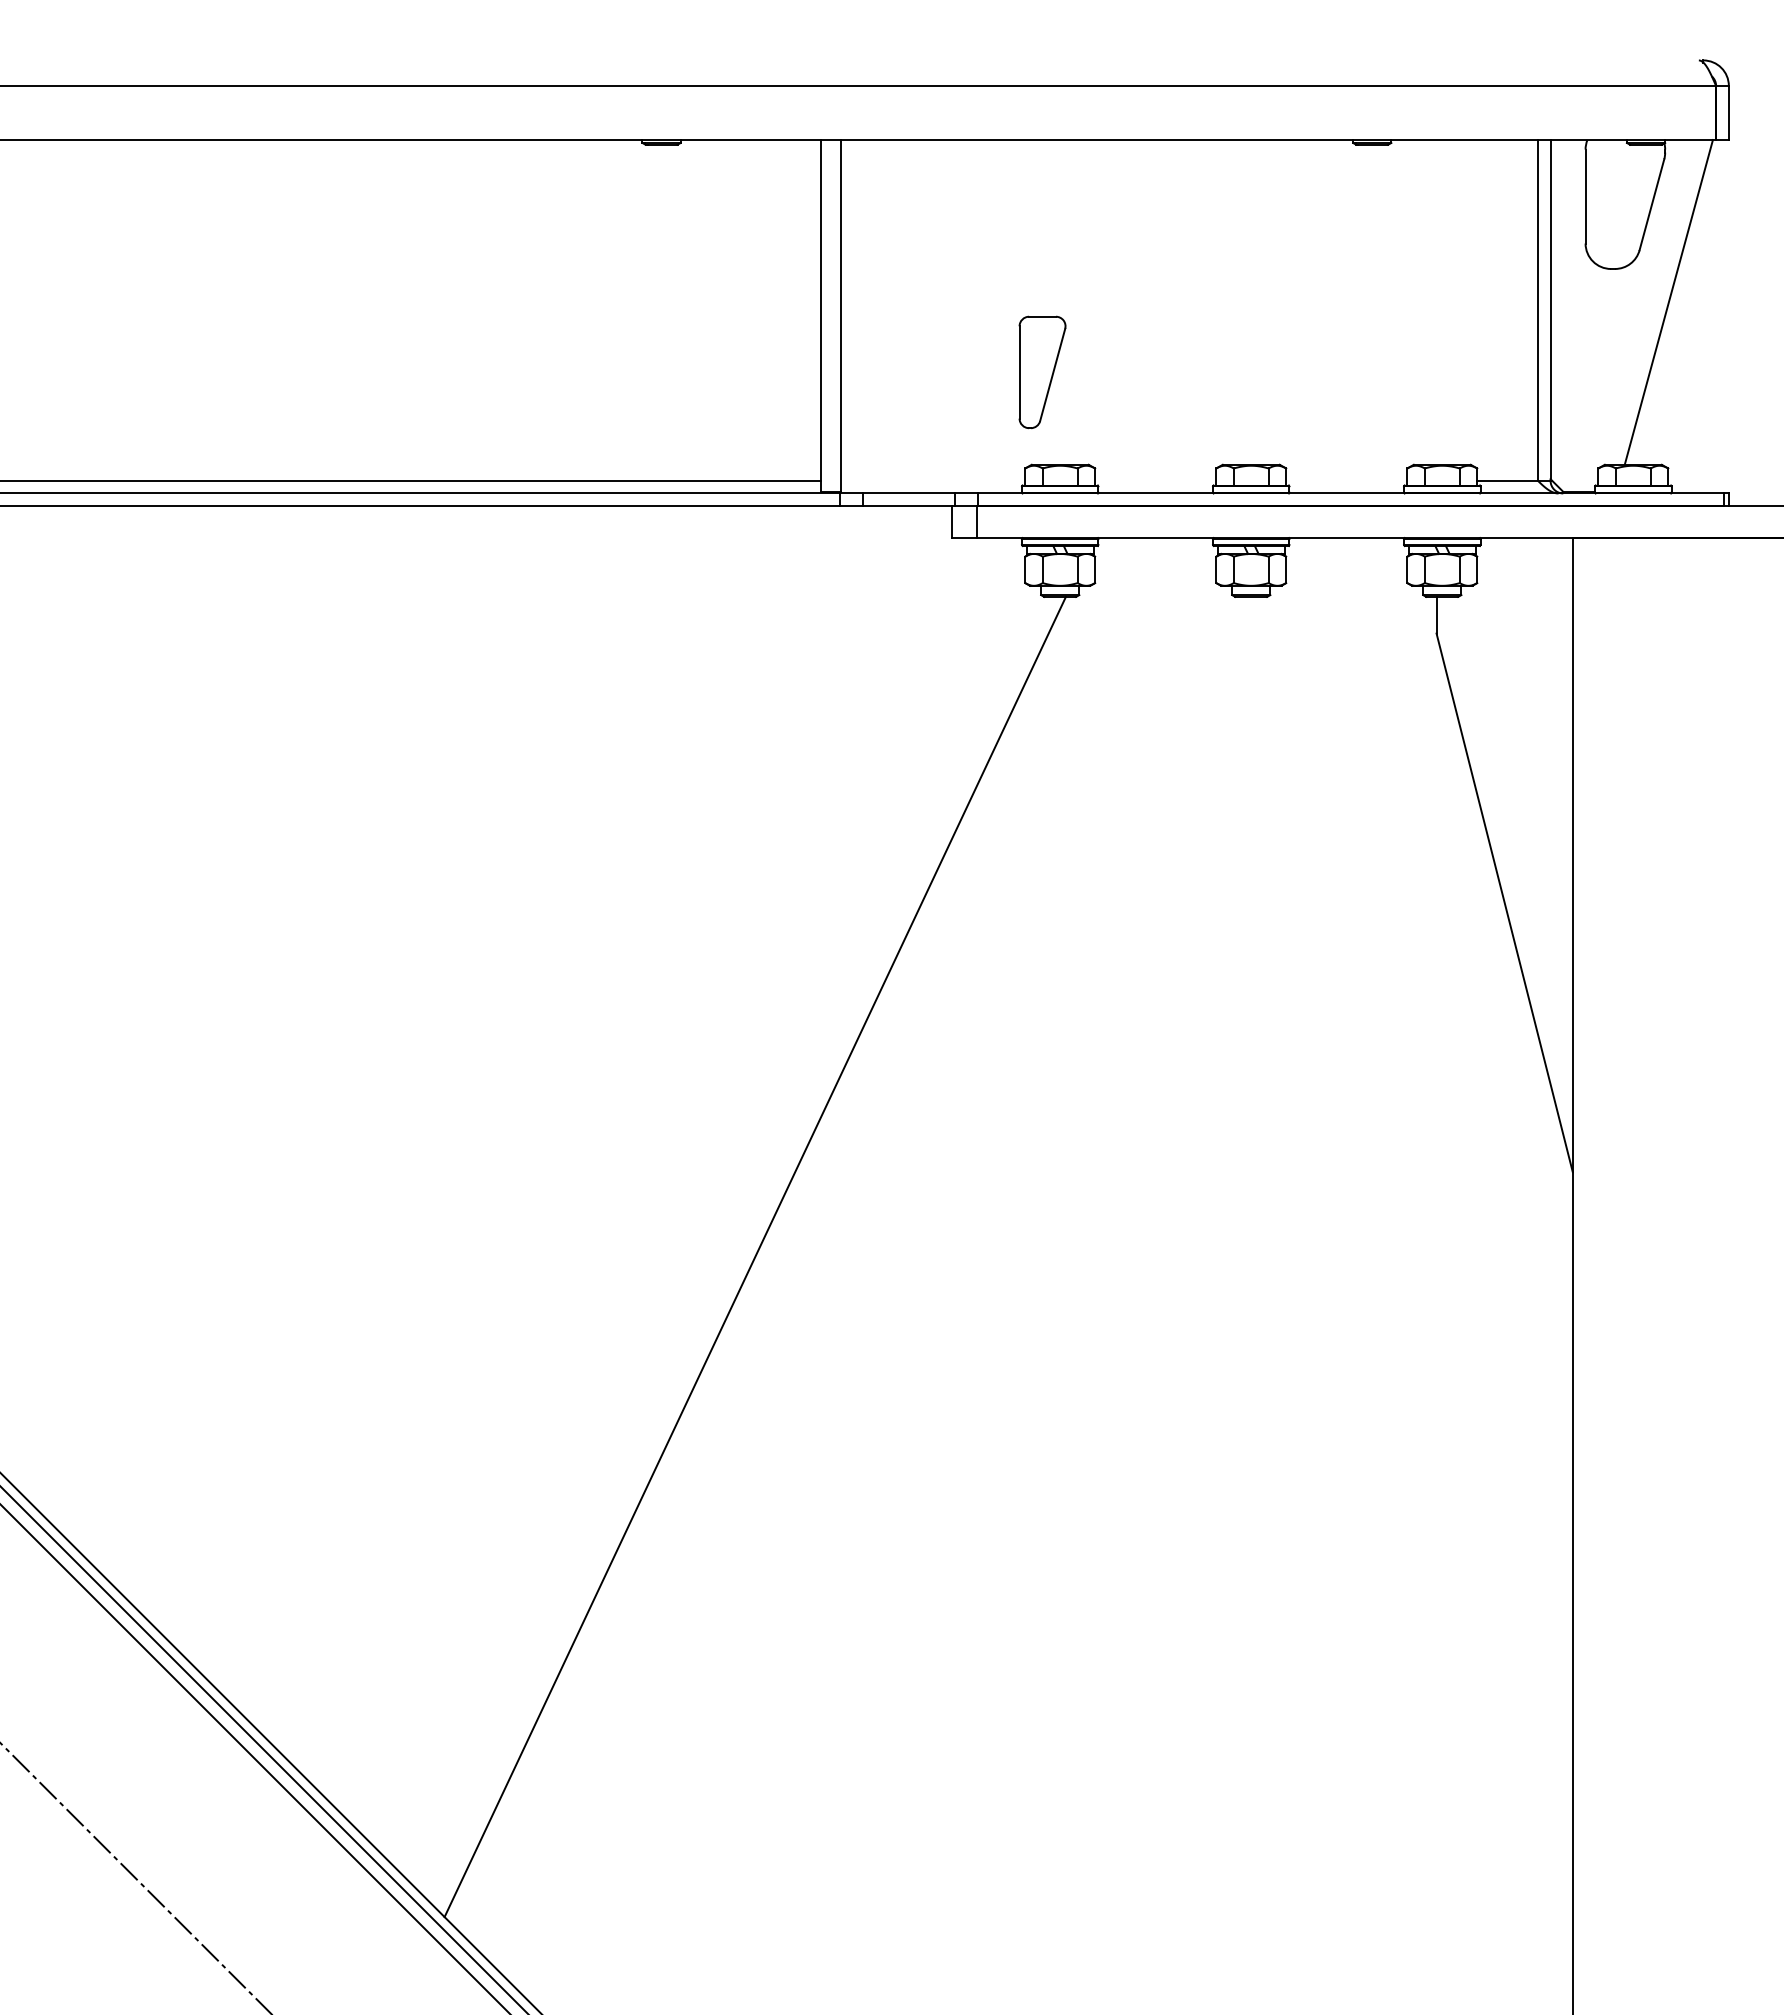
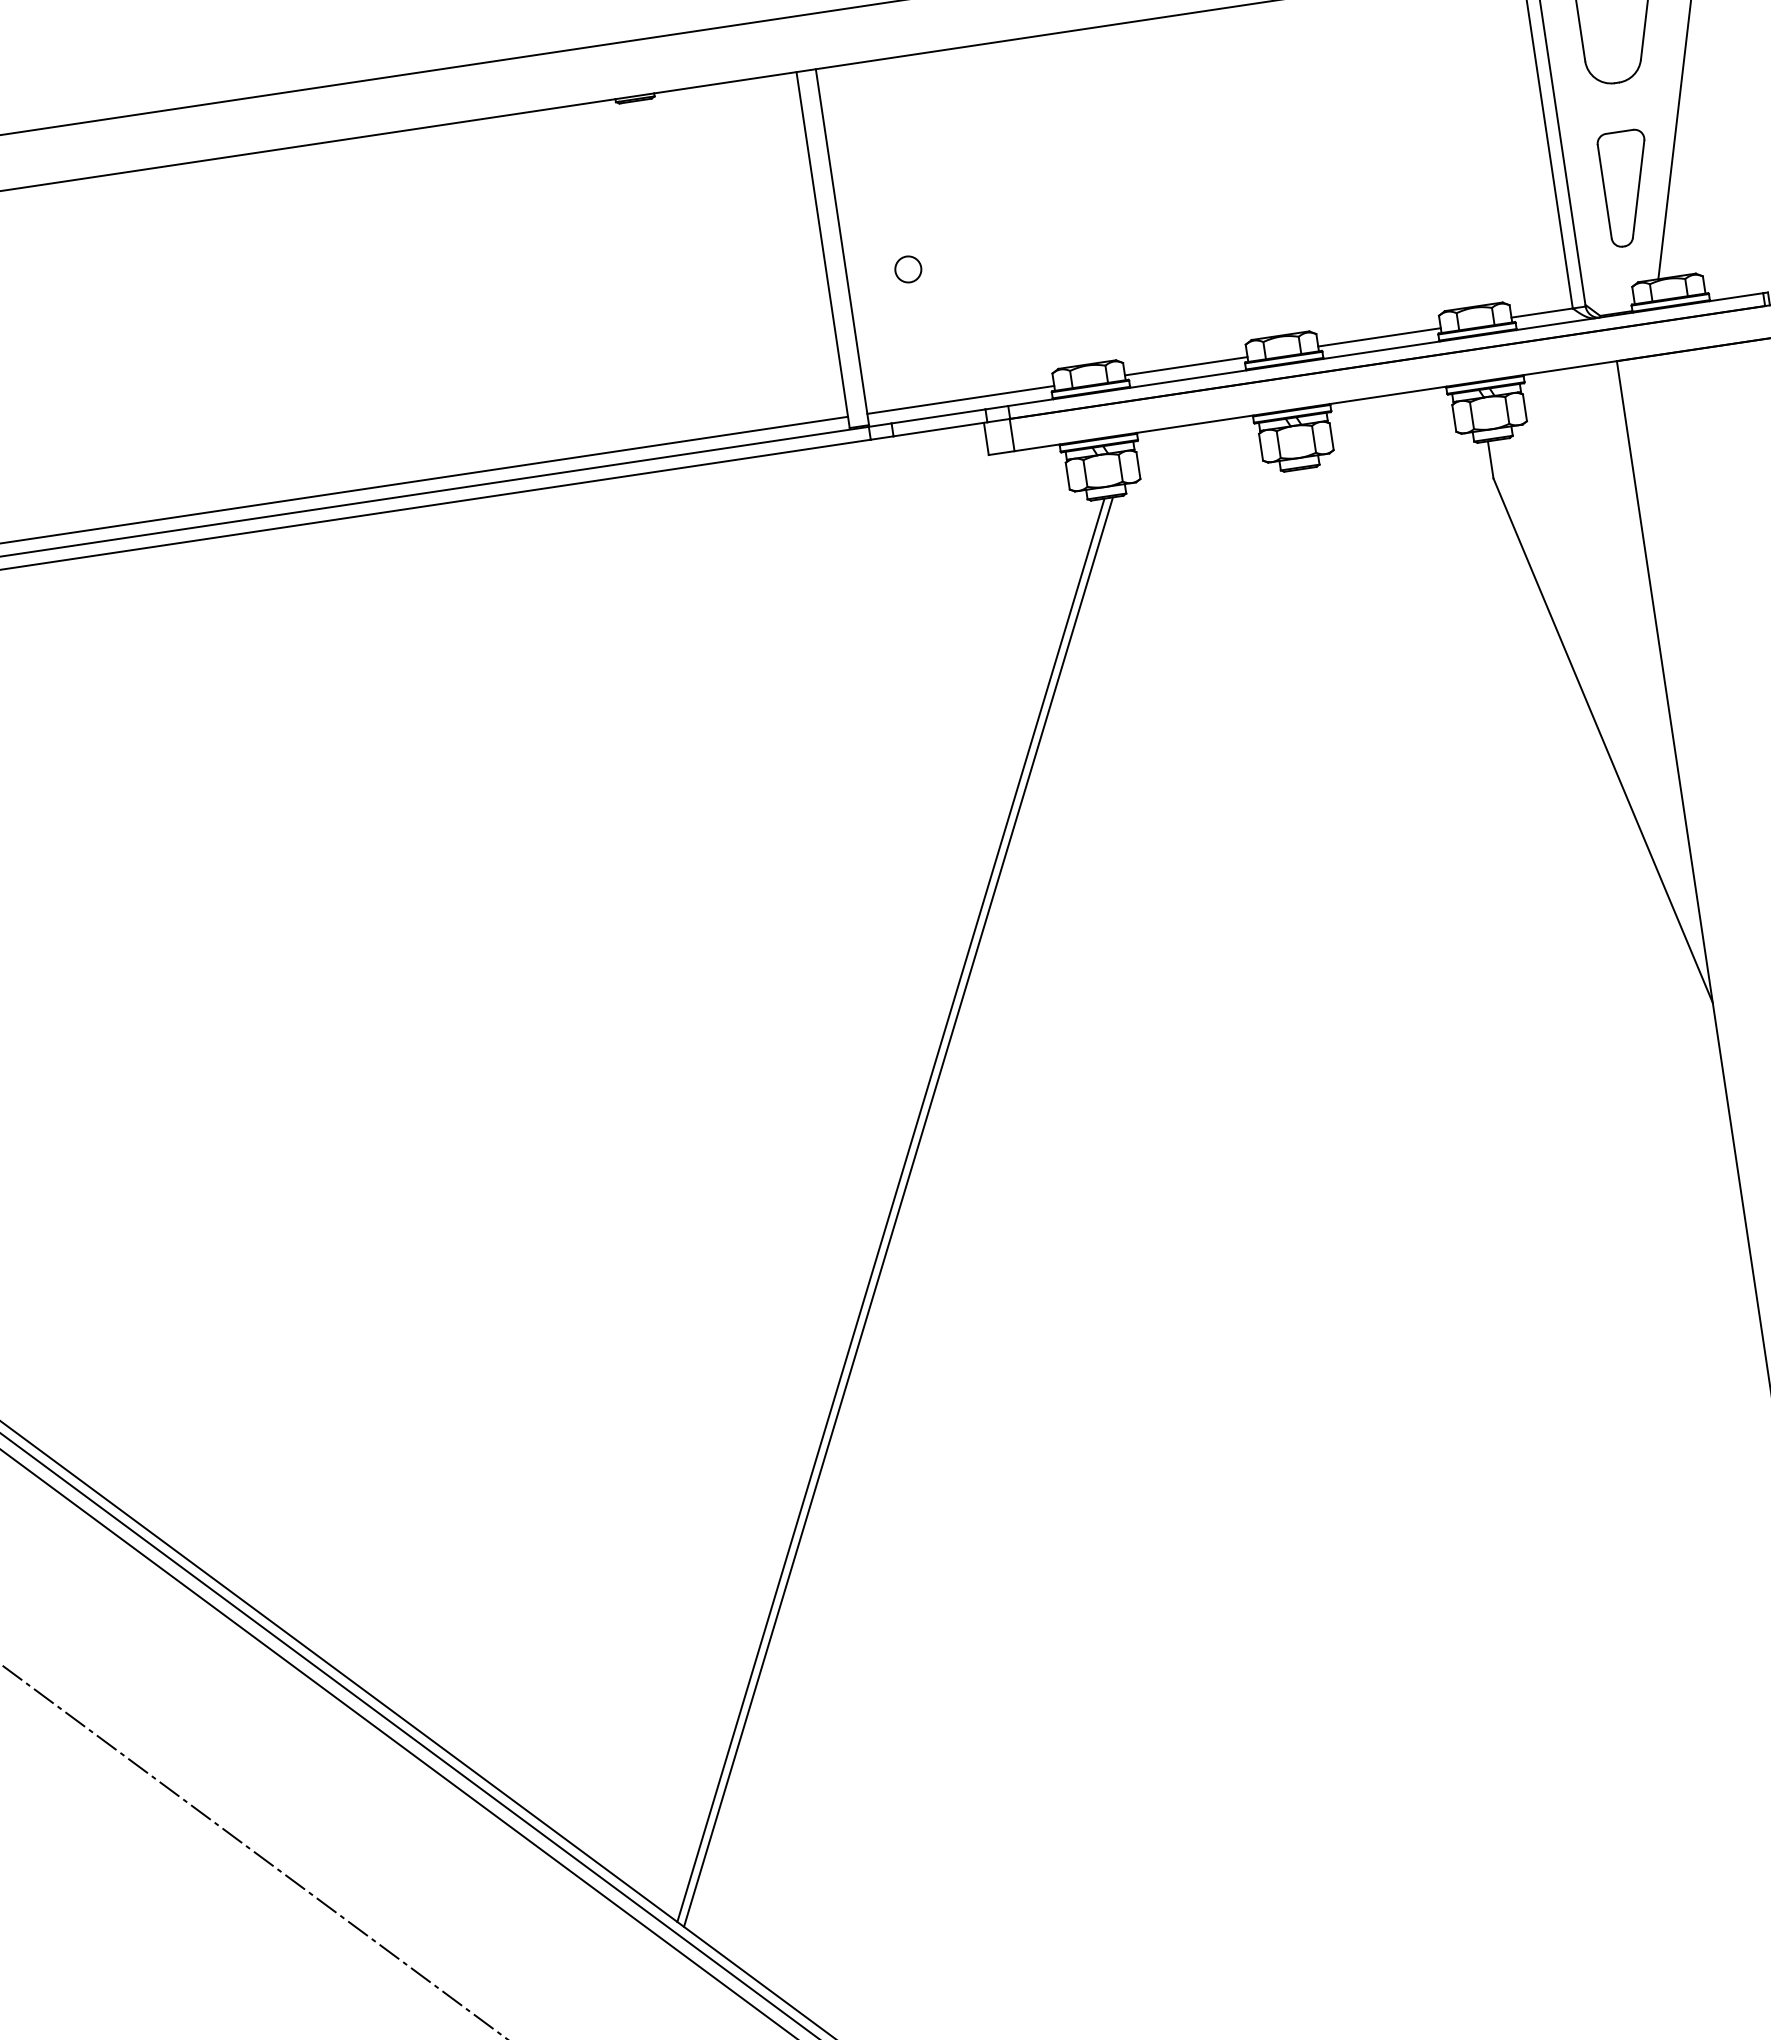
circle: (900, 346) -> (907, 269), added
part: (1042, 372) -> (1627, 188), moved
line: (932, 480) -> (960, 399), added
line: (1155, 480) -> (1185, 366), added
line: (1346, 480) -> (1379, 337), added
line: (747, 1253) -> (890, 1209), added

